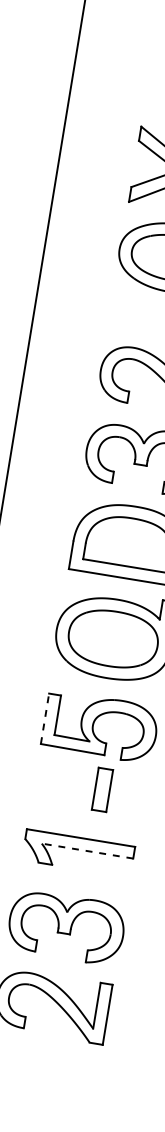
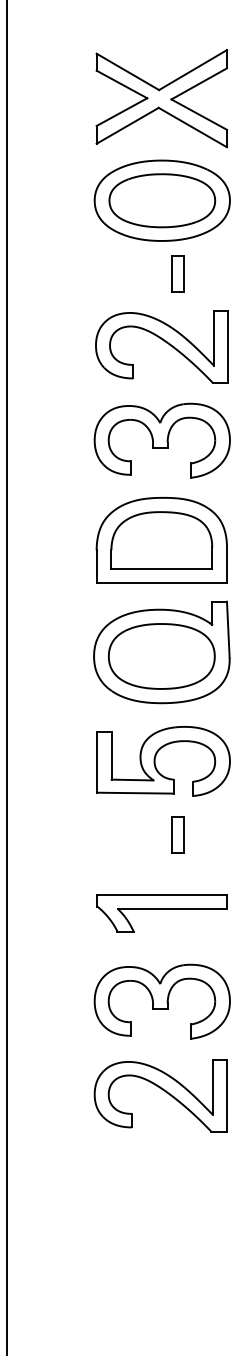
line: (45, 718) -> (97, 762), dashed -> solid
part: (102, 789) -> (177, 834), size x0.71
line: (87, 850) -> (172, 908), dashed -> solid

